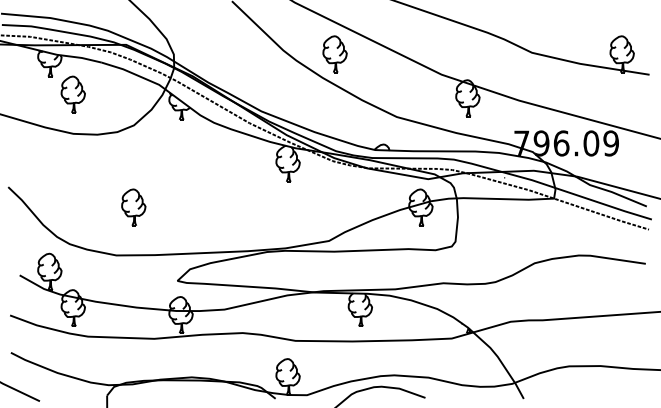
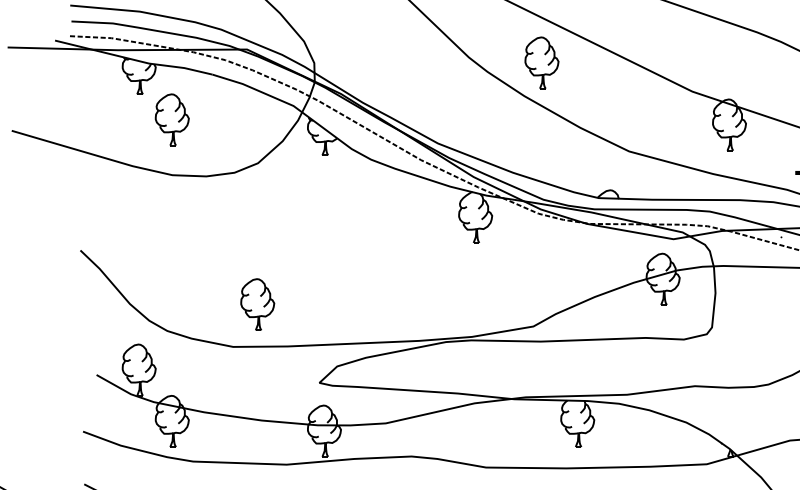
part: (133, 207) -> (257, 304), moved

